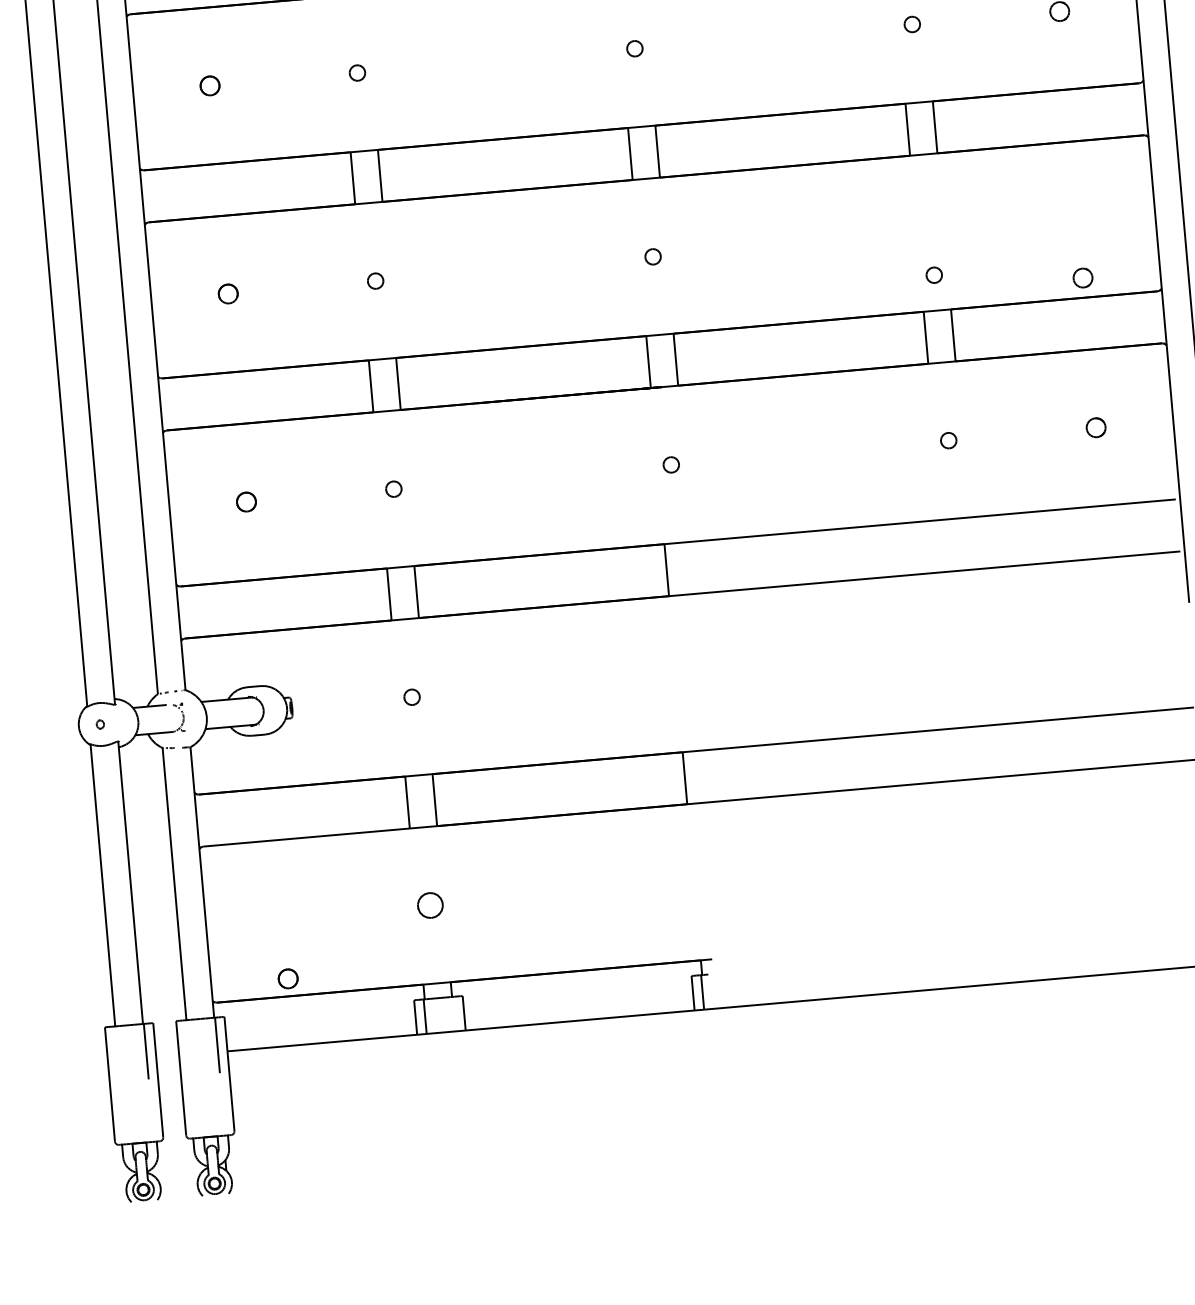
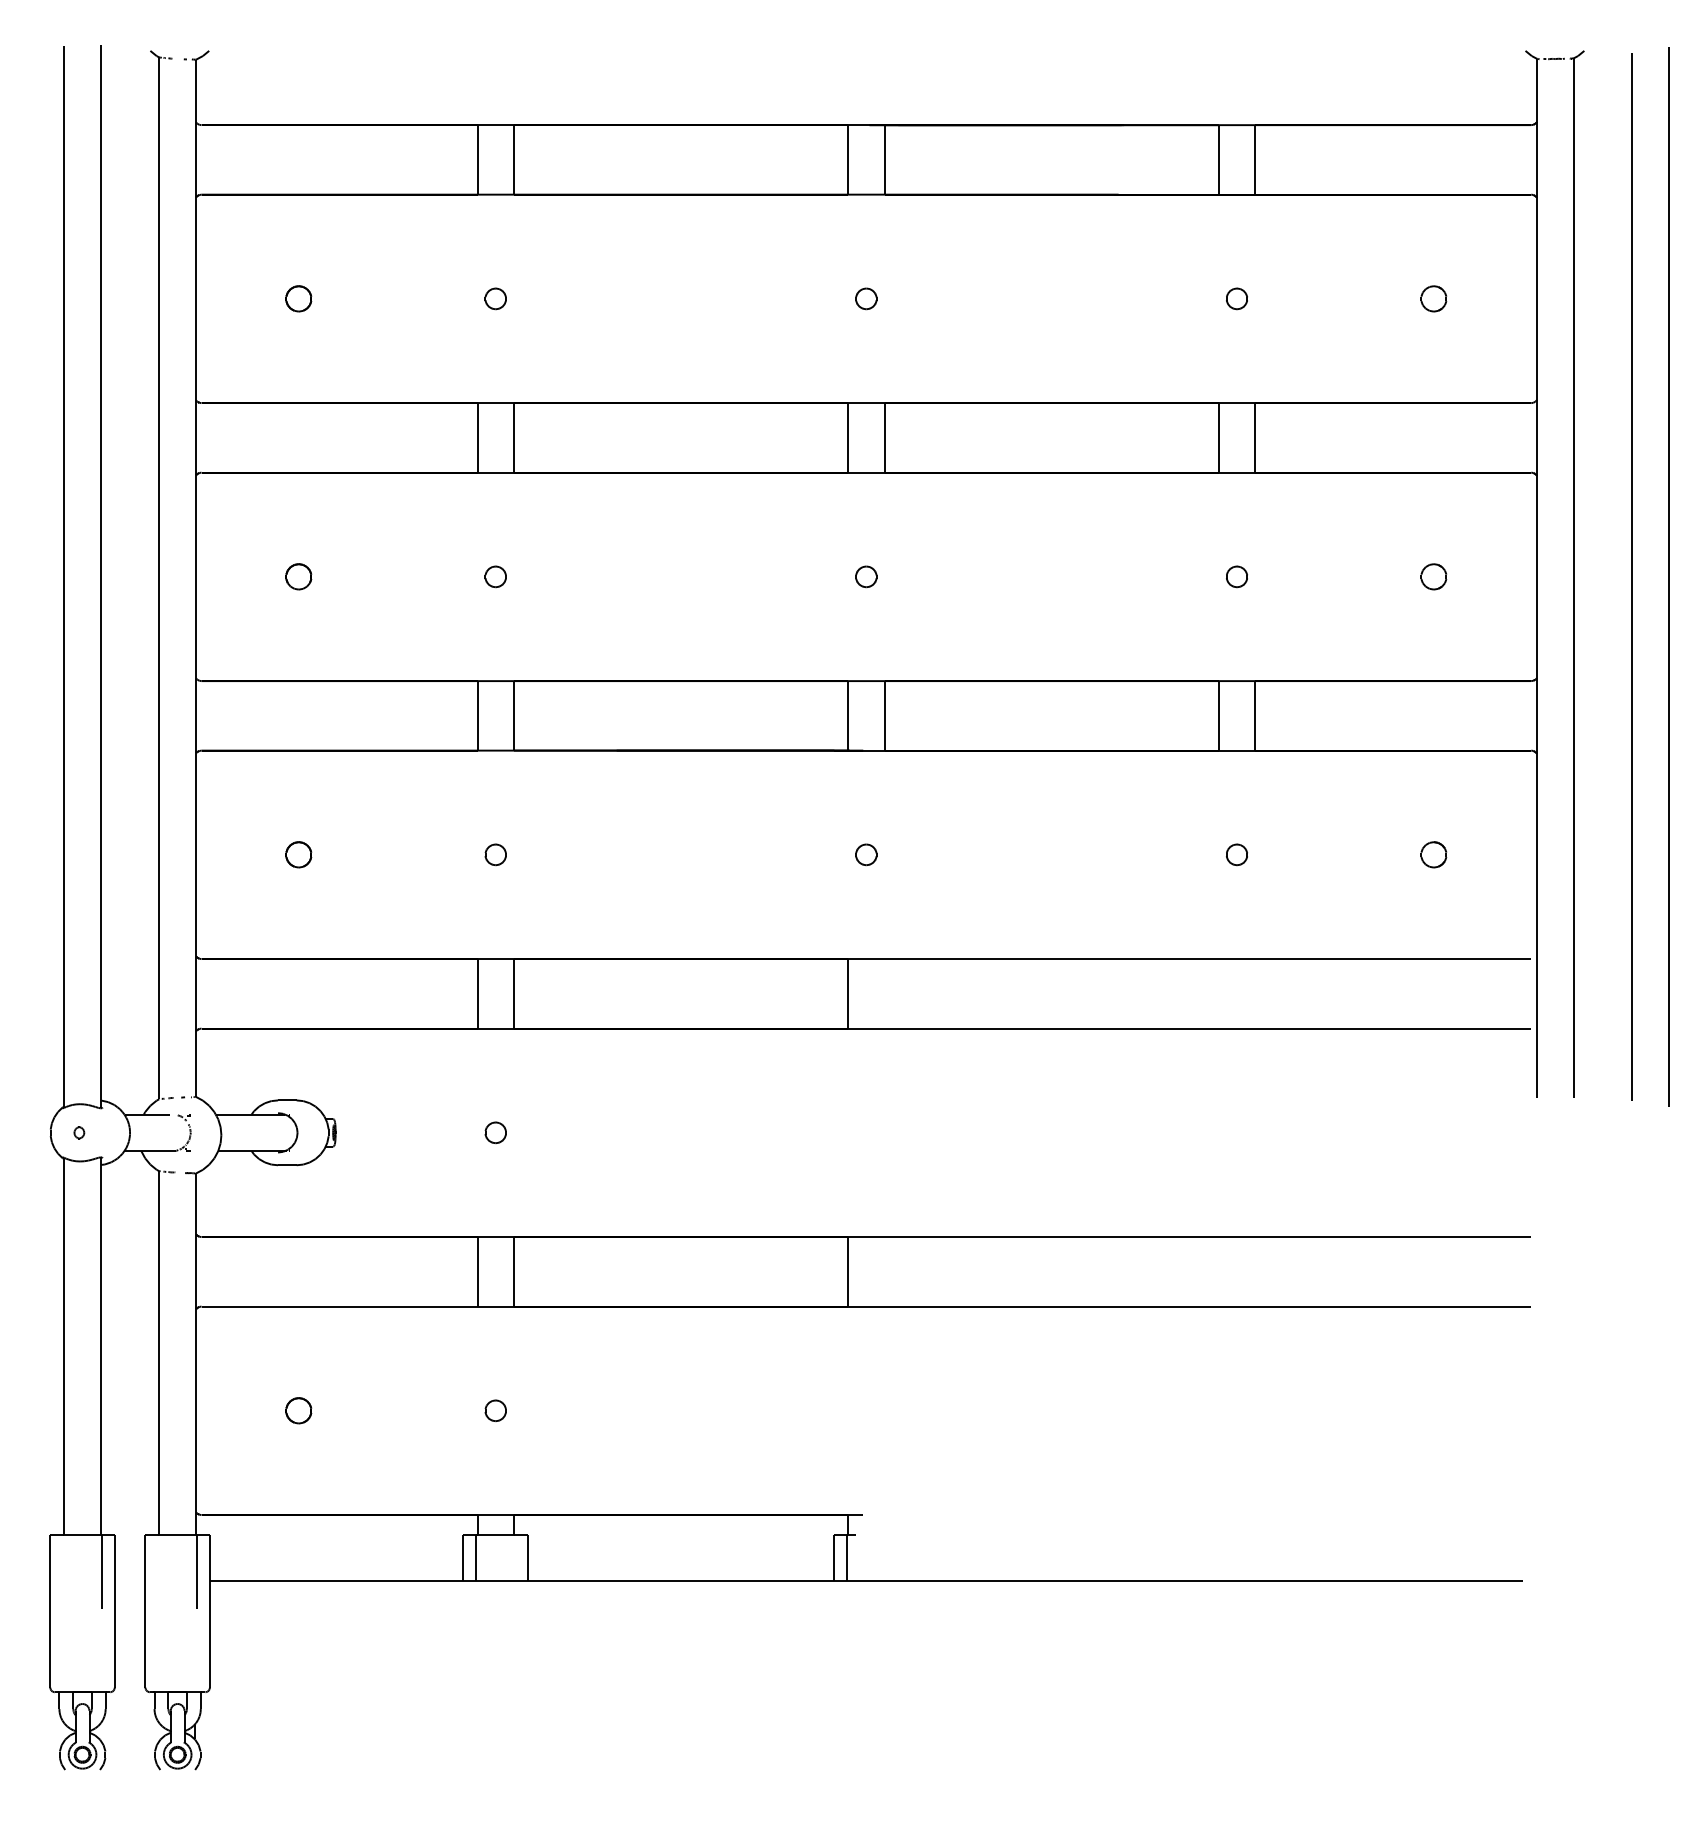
part: (933, 275) -> (1236, 576), moved
part: (1082, 277) -> (1433, 576), moved
part: (430, 905) -> (495, 1410), size x0.62
part: (287, 978) -> (298, 1410), moved

